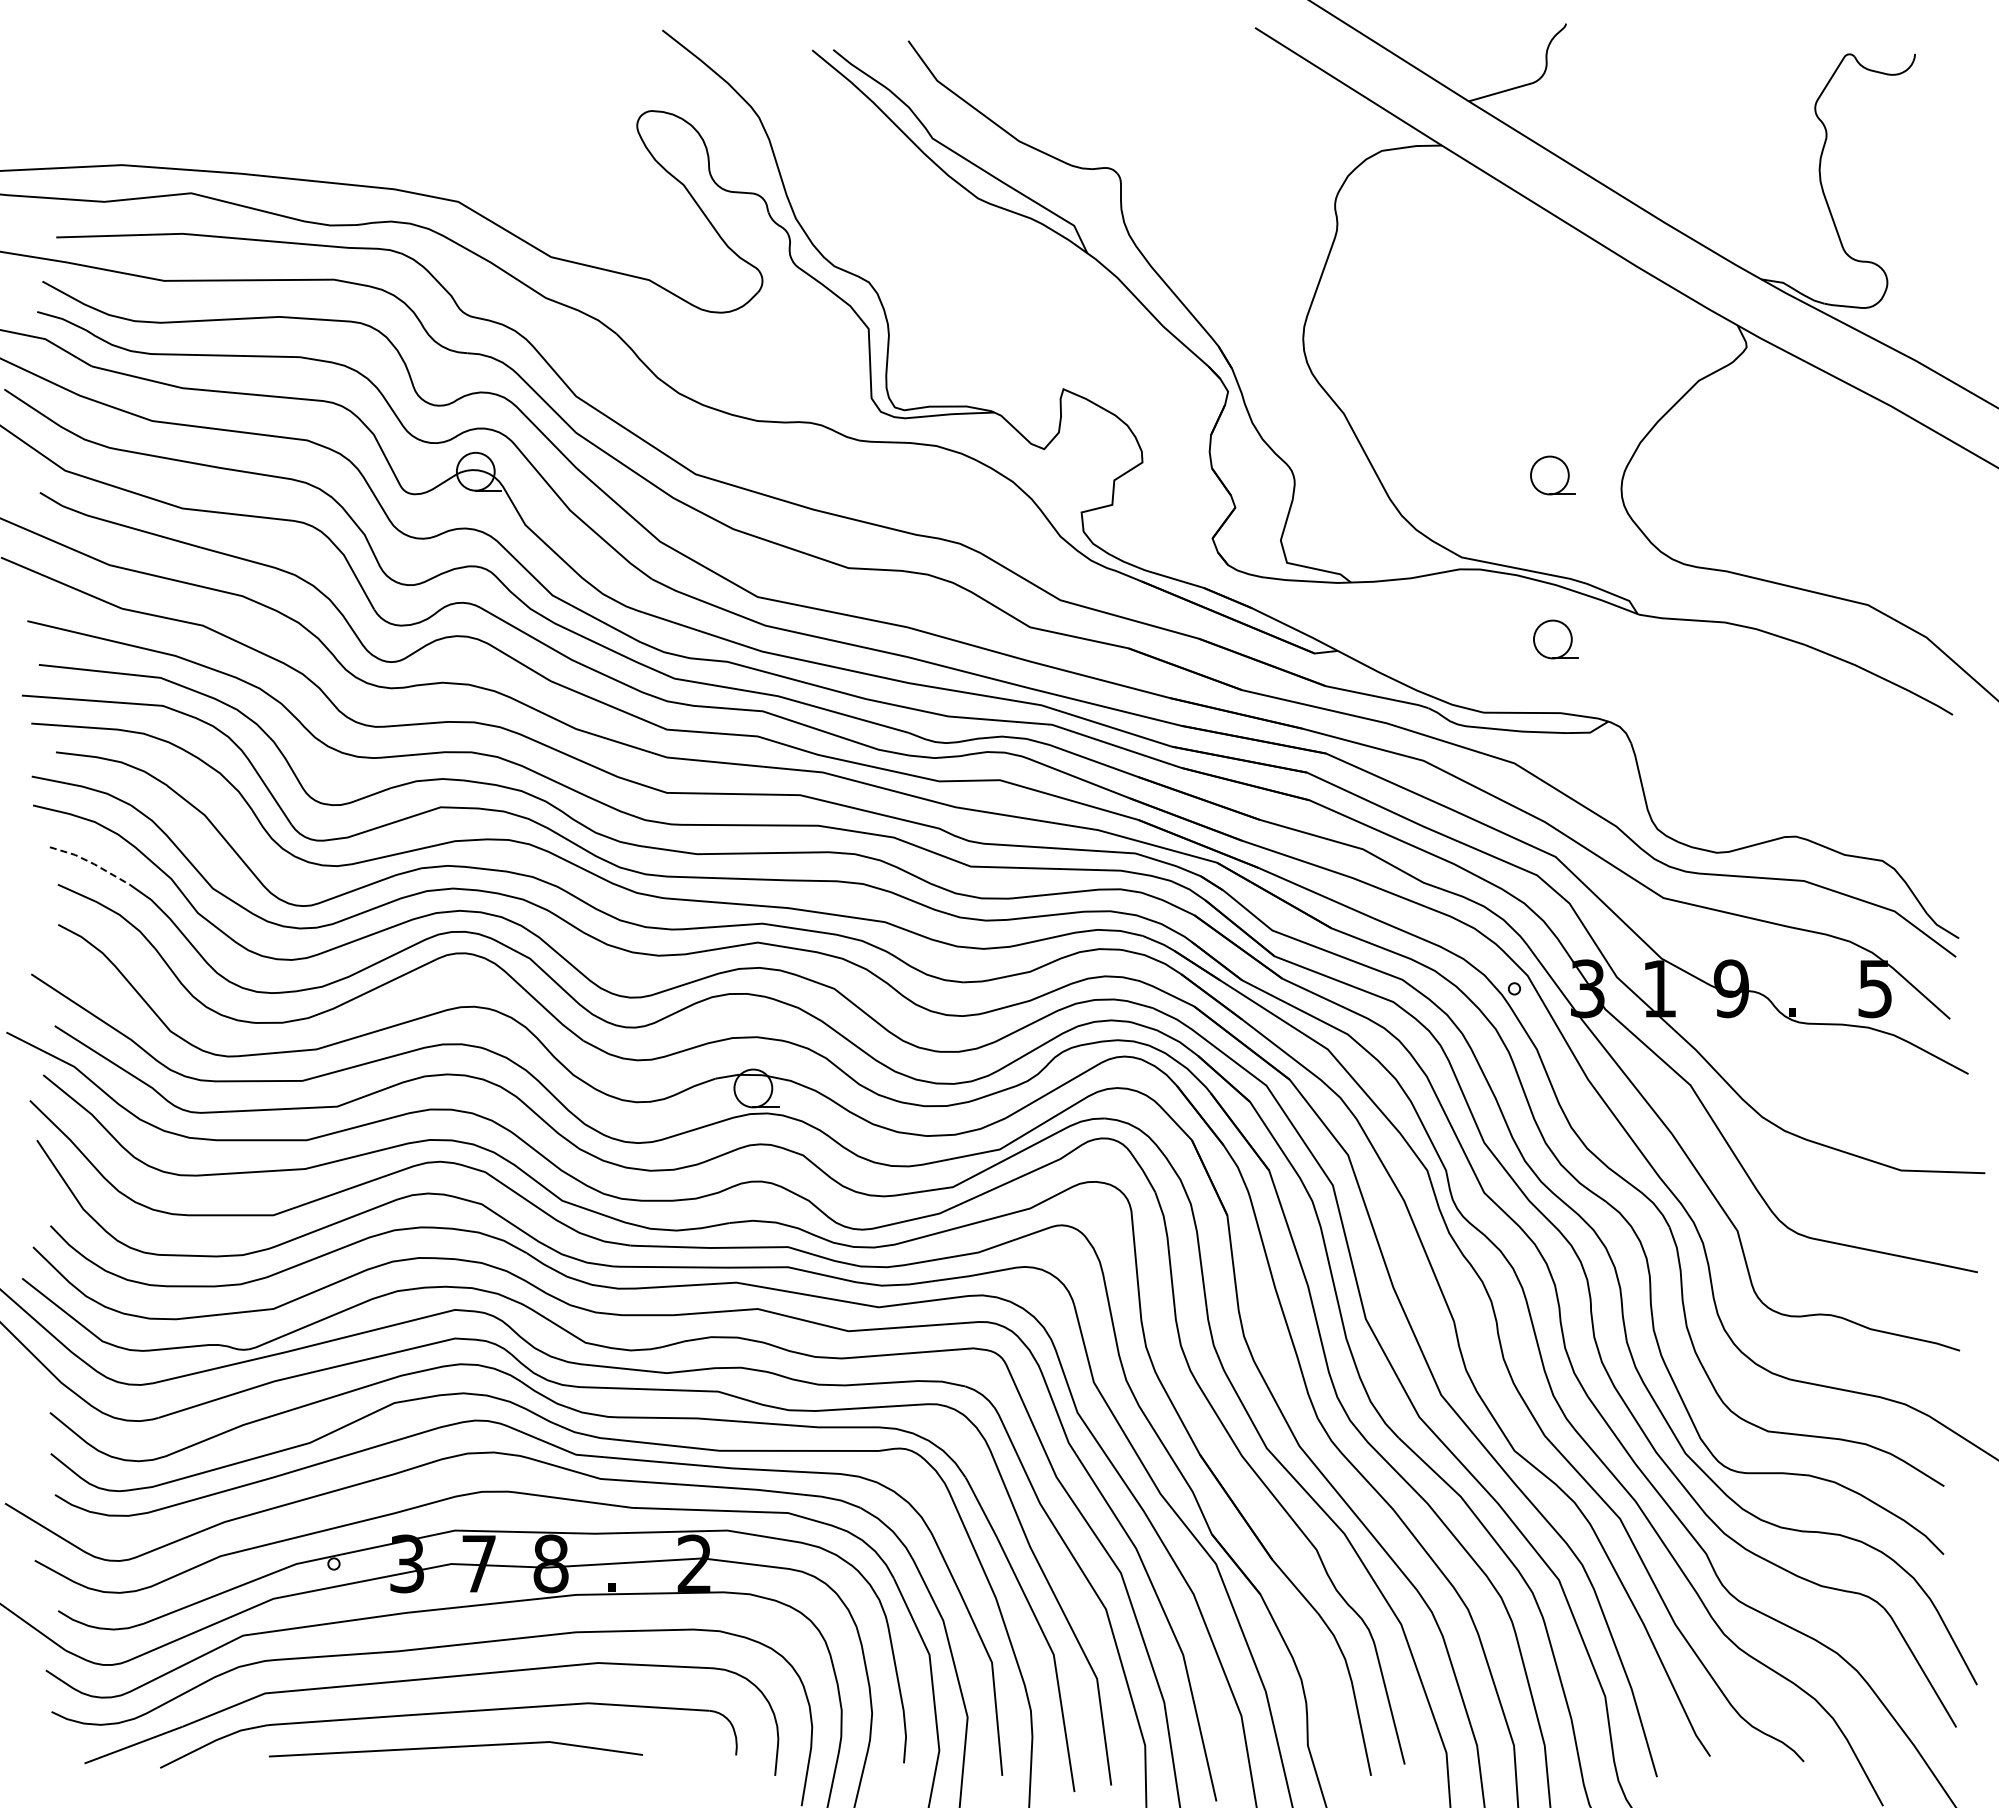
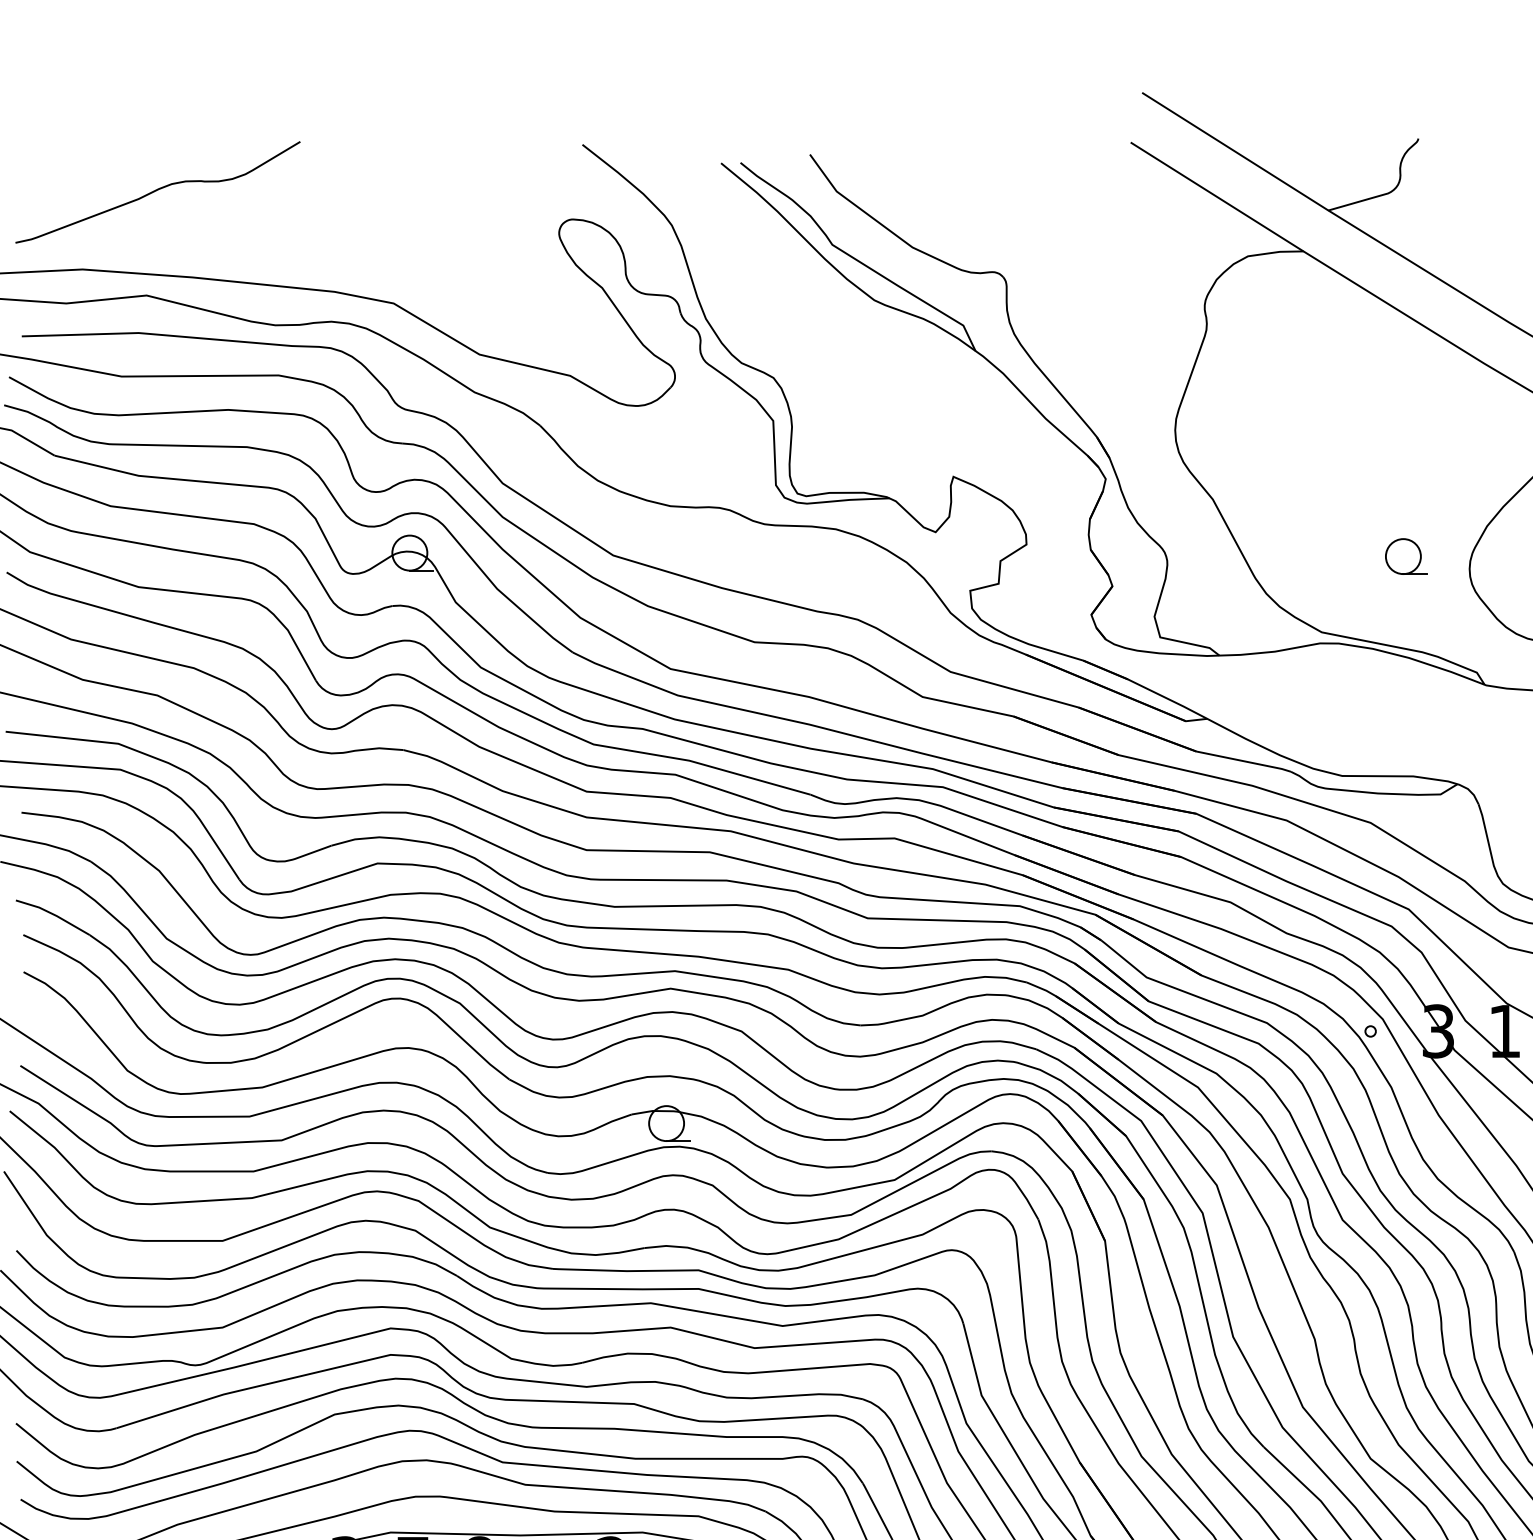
curve: (202, 80) -> (157, 191), added
part: (1555, 639) -> (1408, 708), removed
line: (90, 862) -> (53, 914), dashed -> solid

